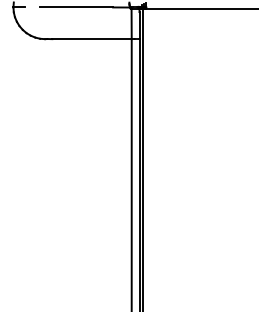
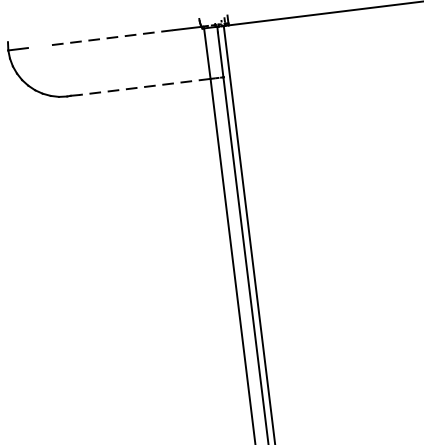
line: (76, 7) -> (112, 37), solid -> dashed
line: (91, 39) -> (144, 87), solid -> dashed

